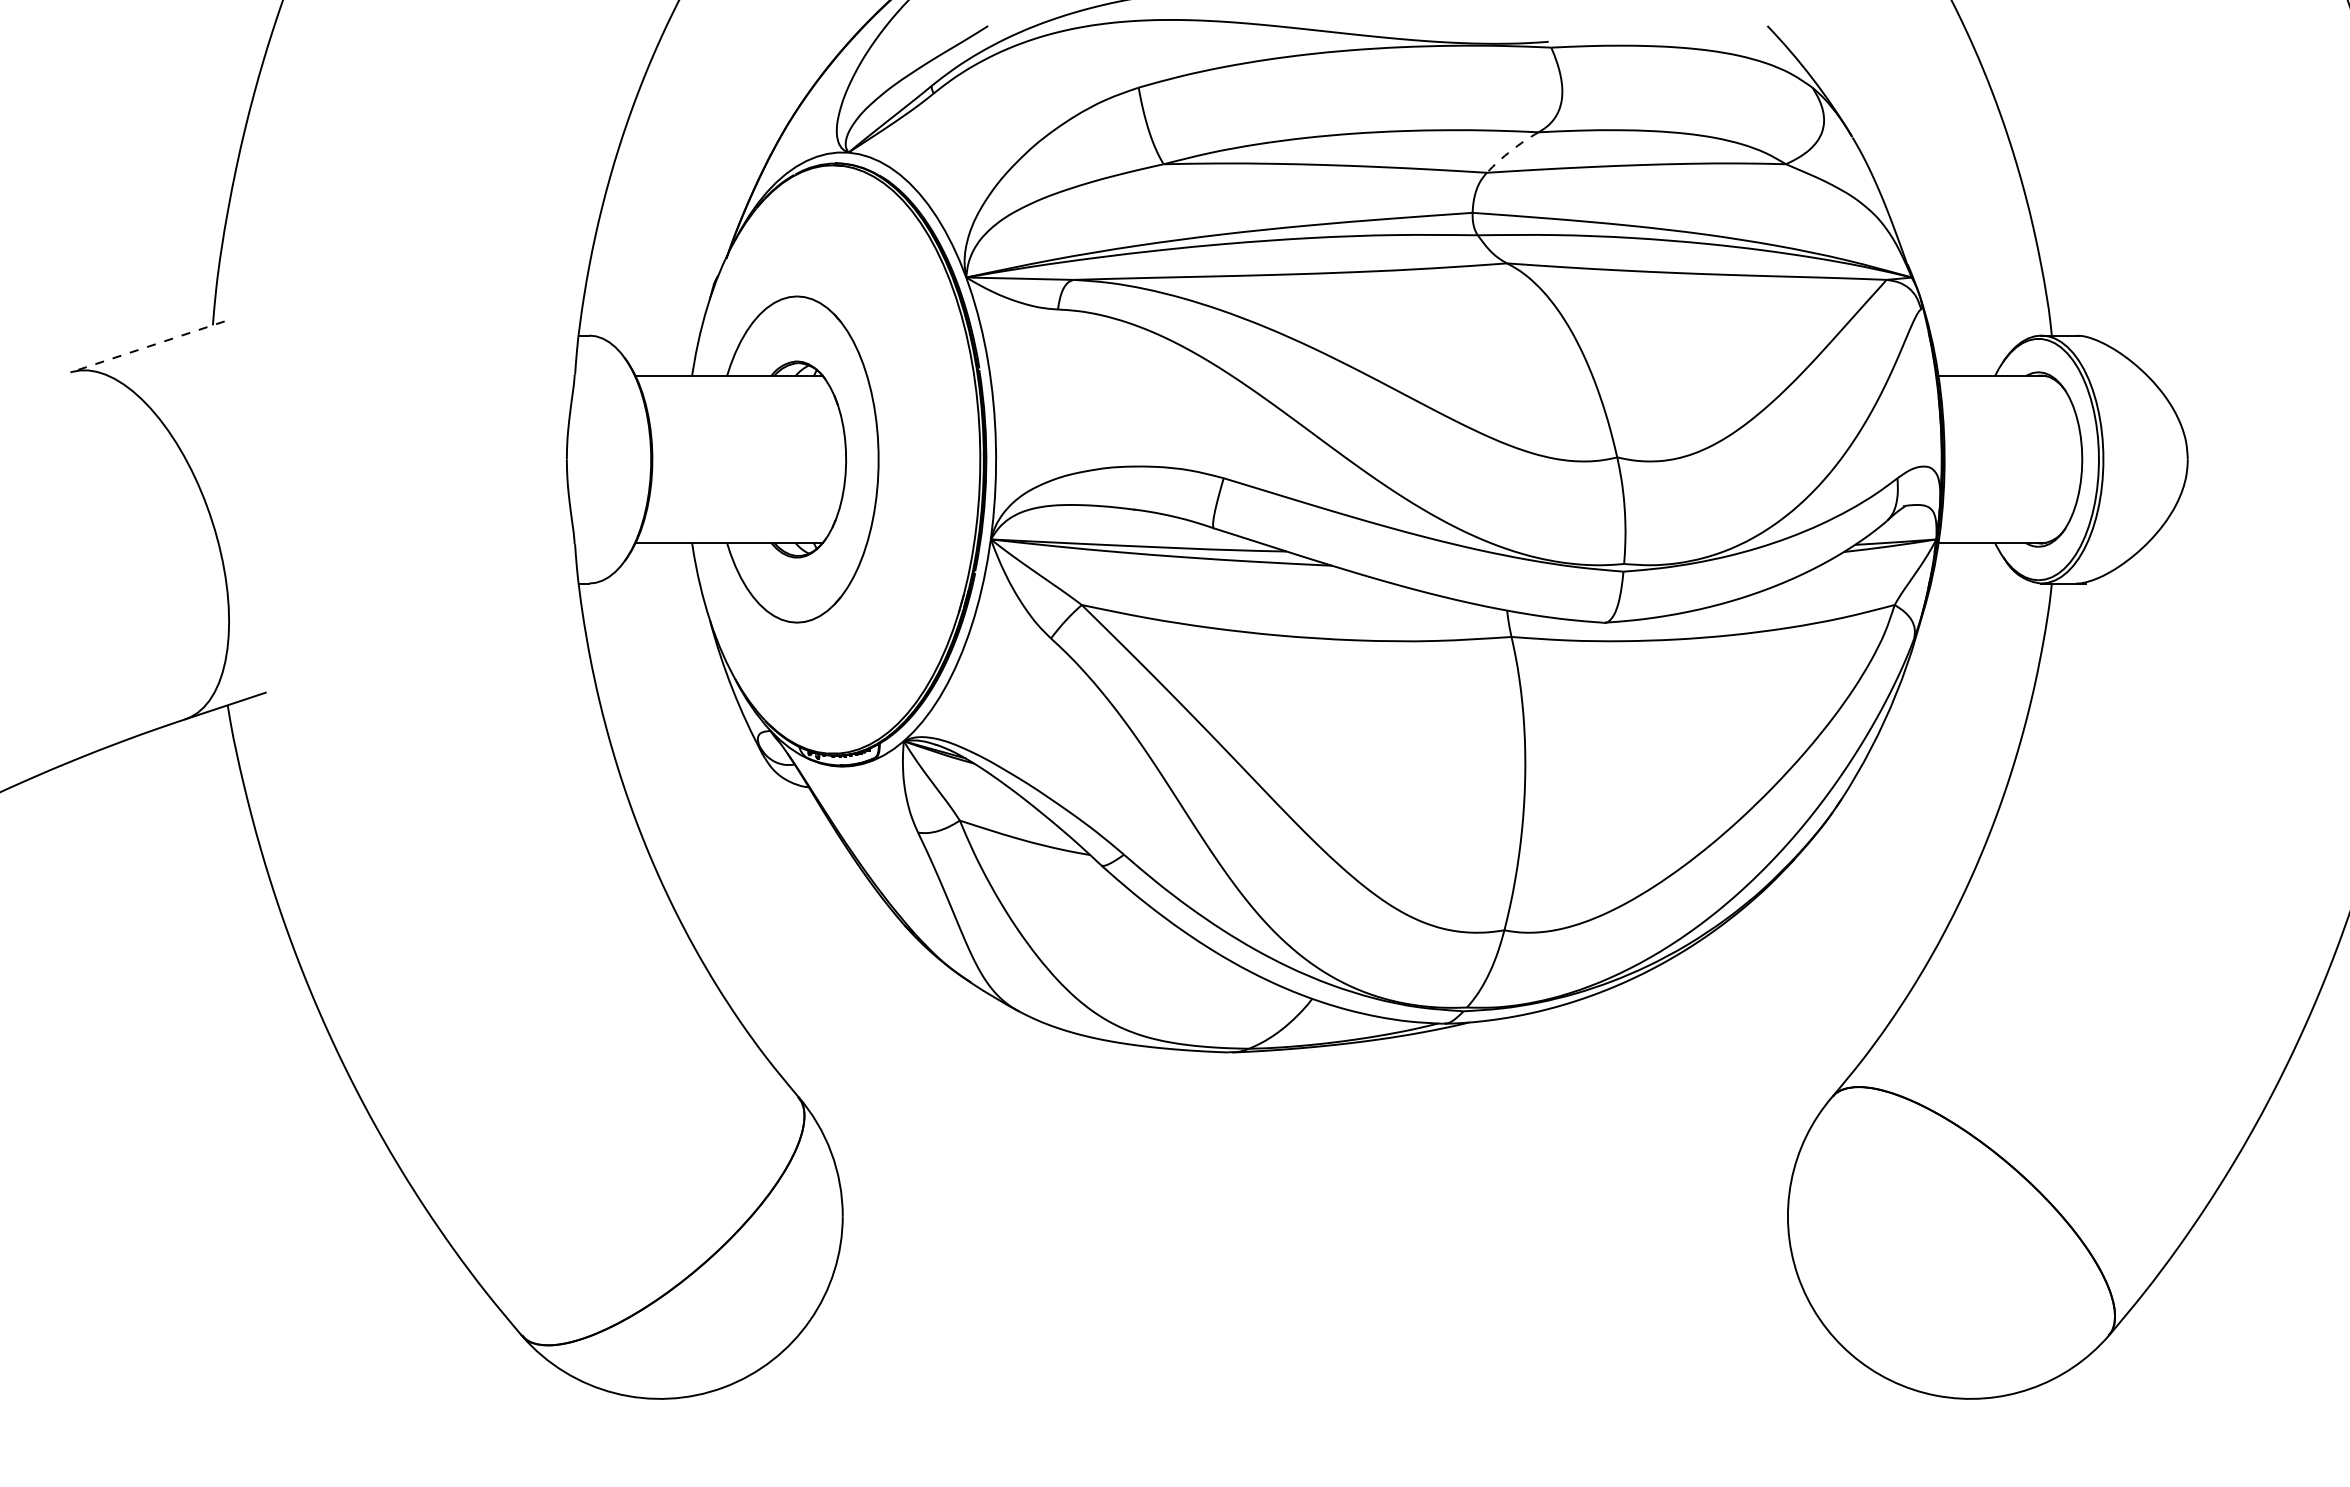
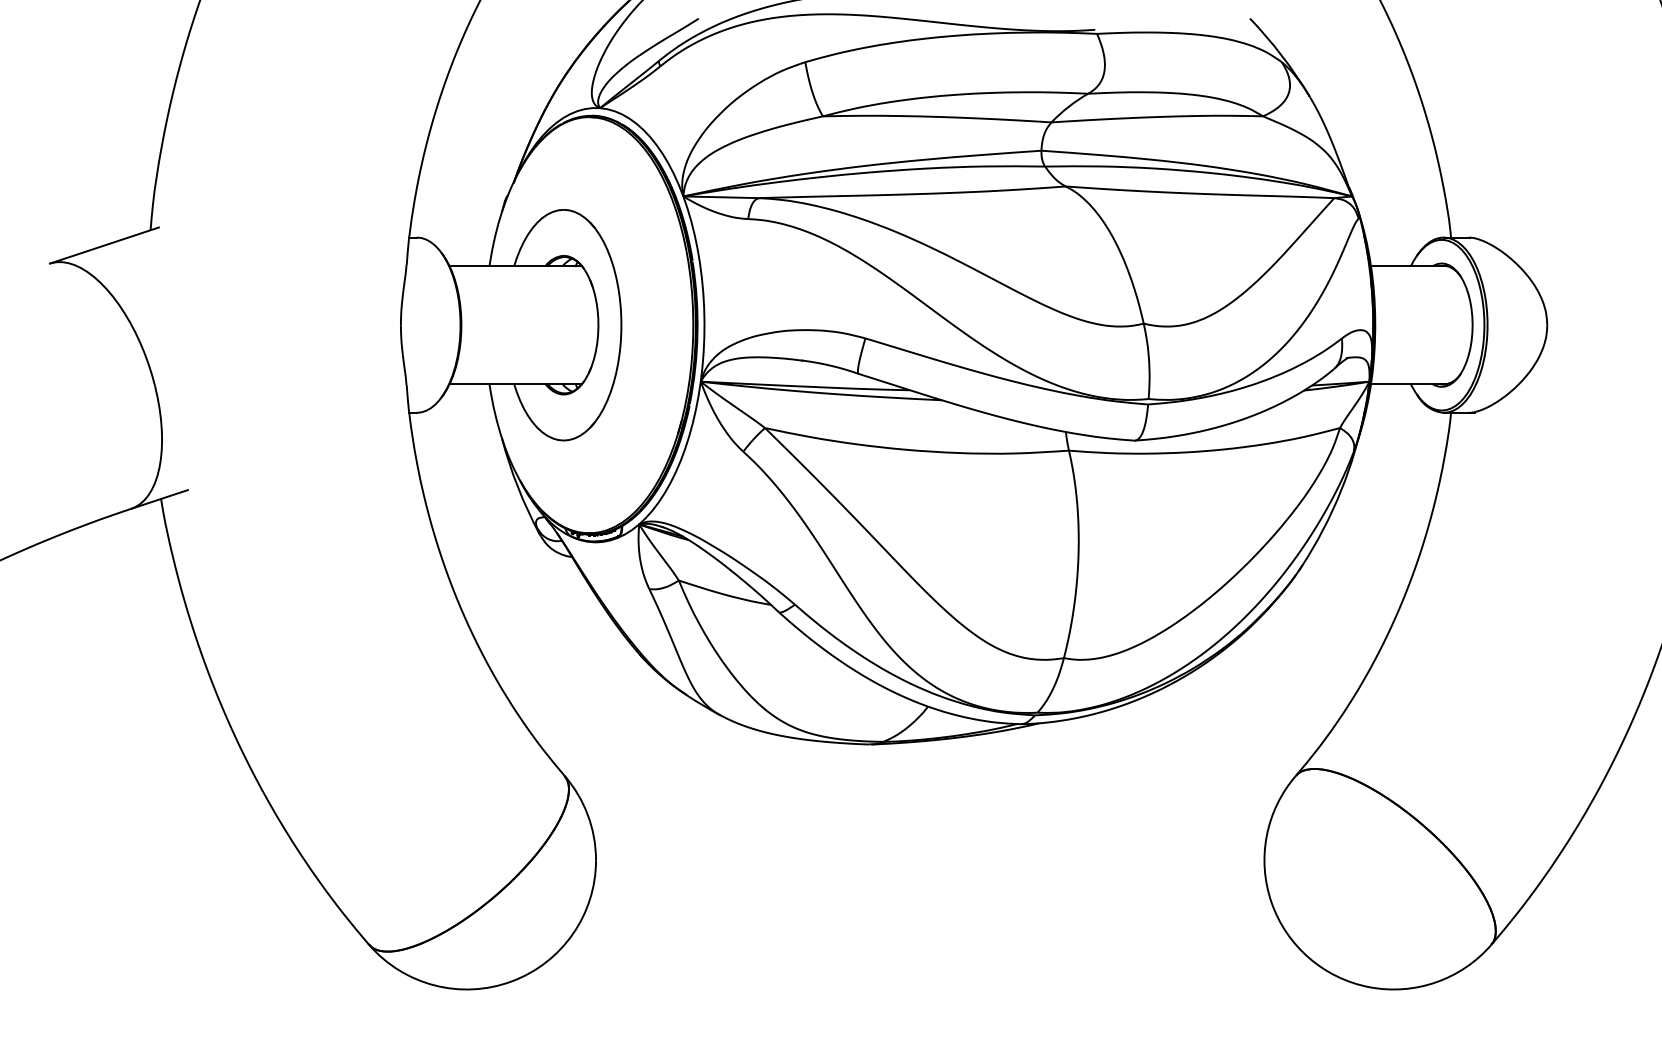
arc: (1511, 150) -> (1068, 106), dashed -> solid
line: (147, 347) -> (104, 245), dashed -> solid

